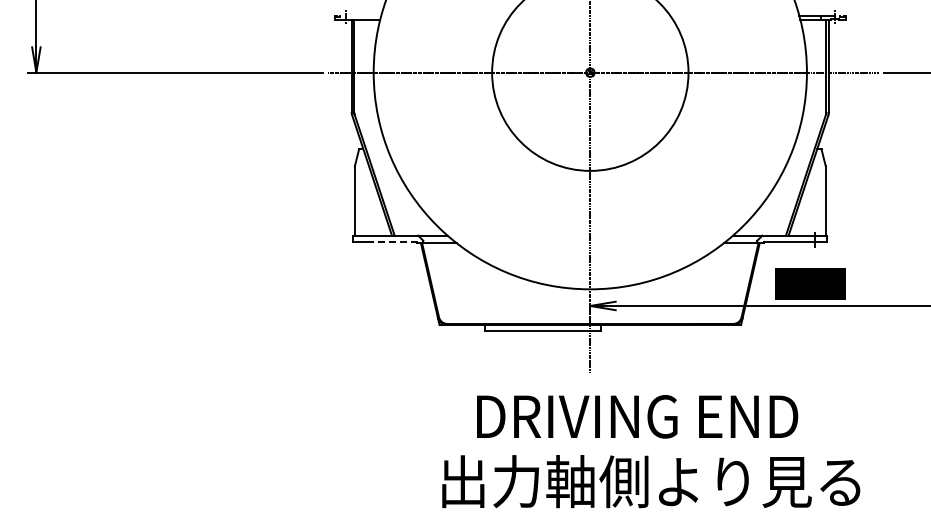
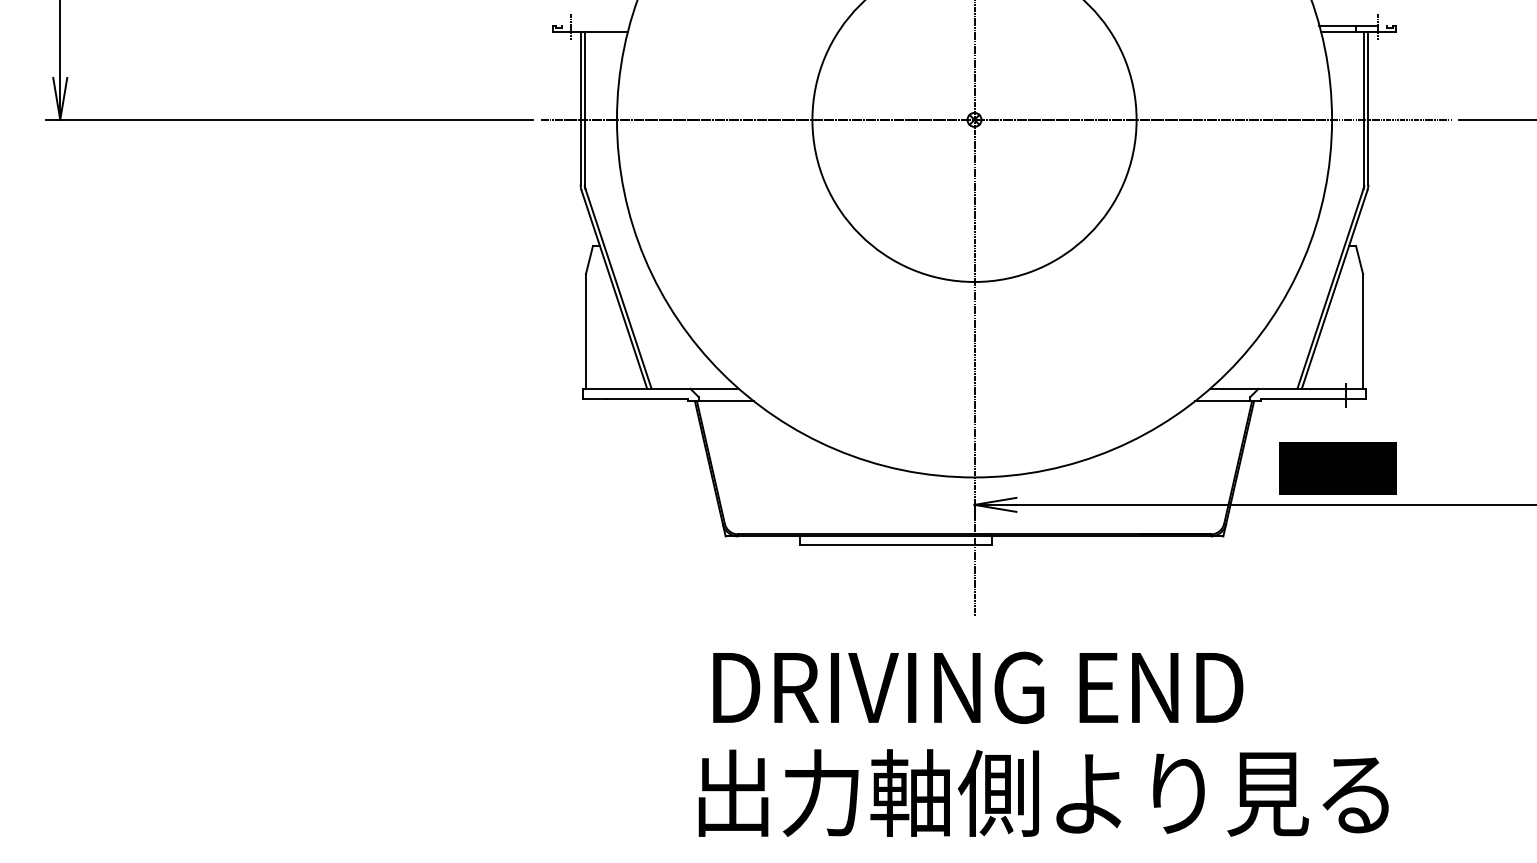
line: (392, 242) -> (648, 400), dashed -> solid
text: (637, 416) -> (978, 687), moved
text: (651, 481) -> (1044, 792), moved

